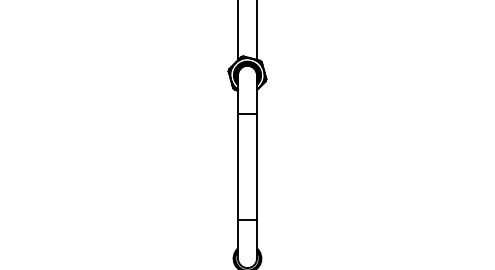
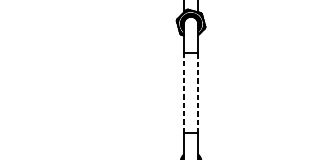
line: (256, 166) -> (197, 92), solid -> dashed
line: (237, 167) -> (183, 93), solid -> dashed

